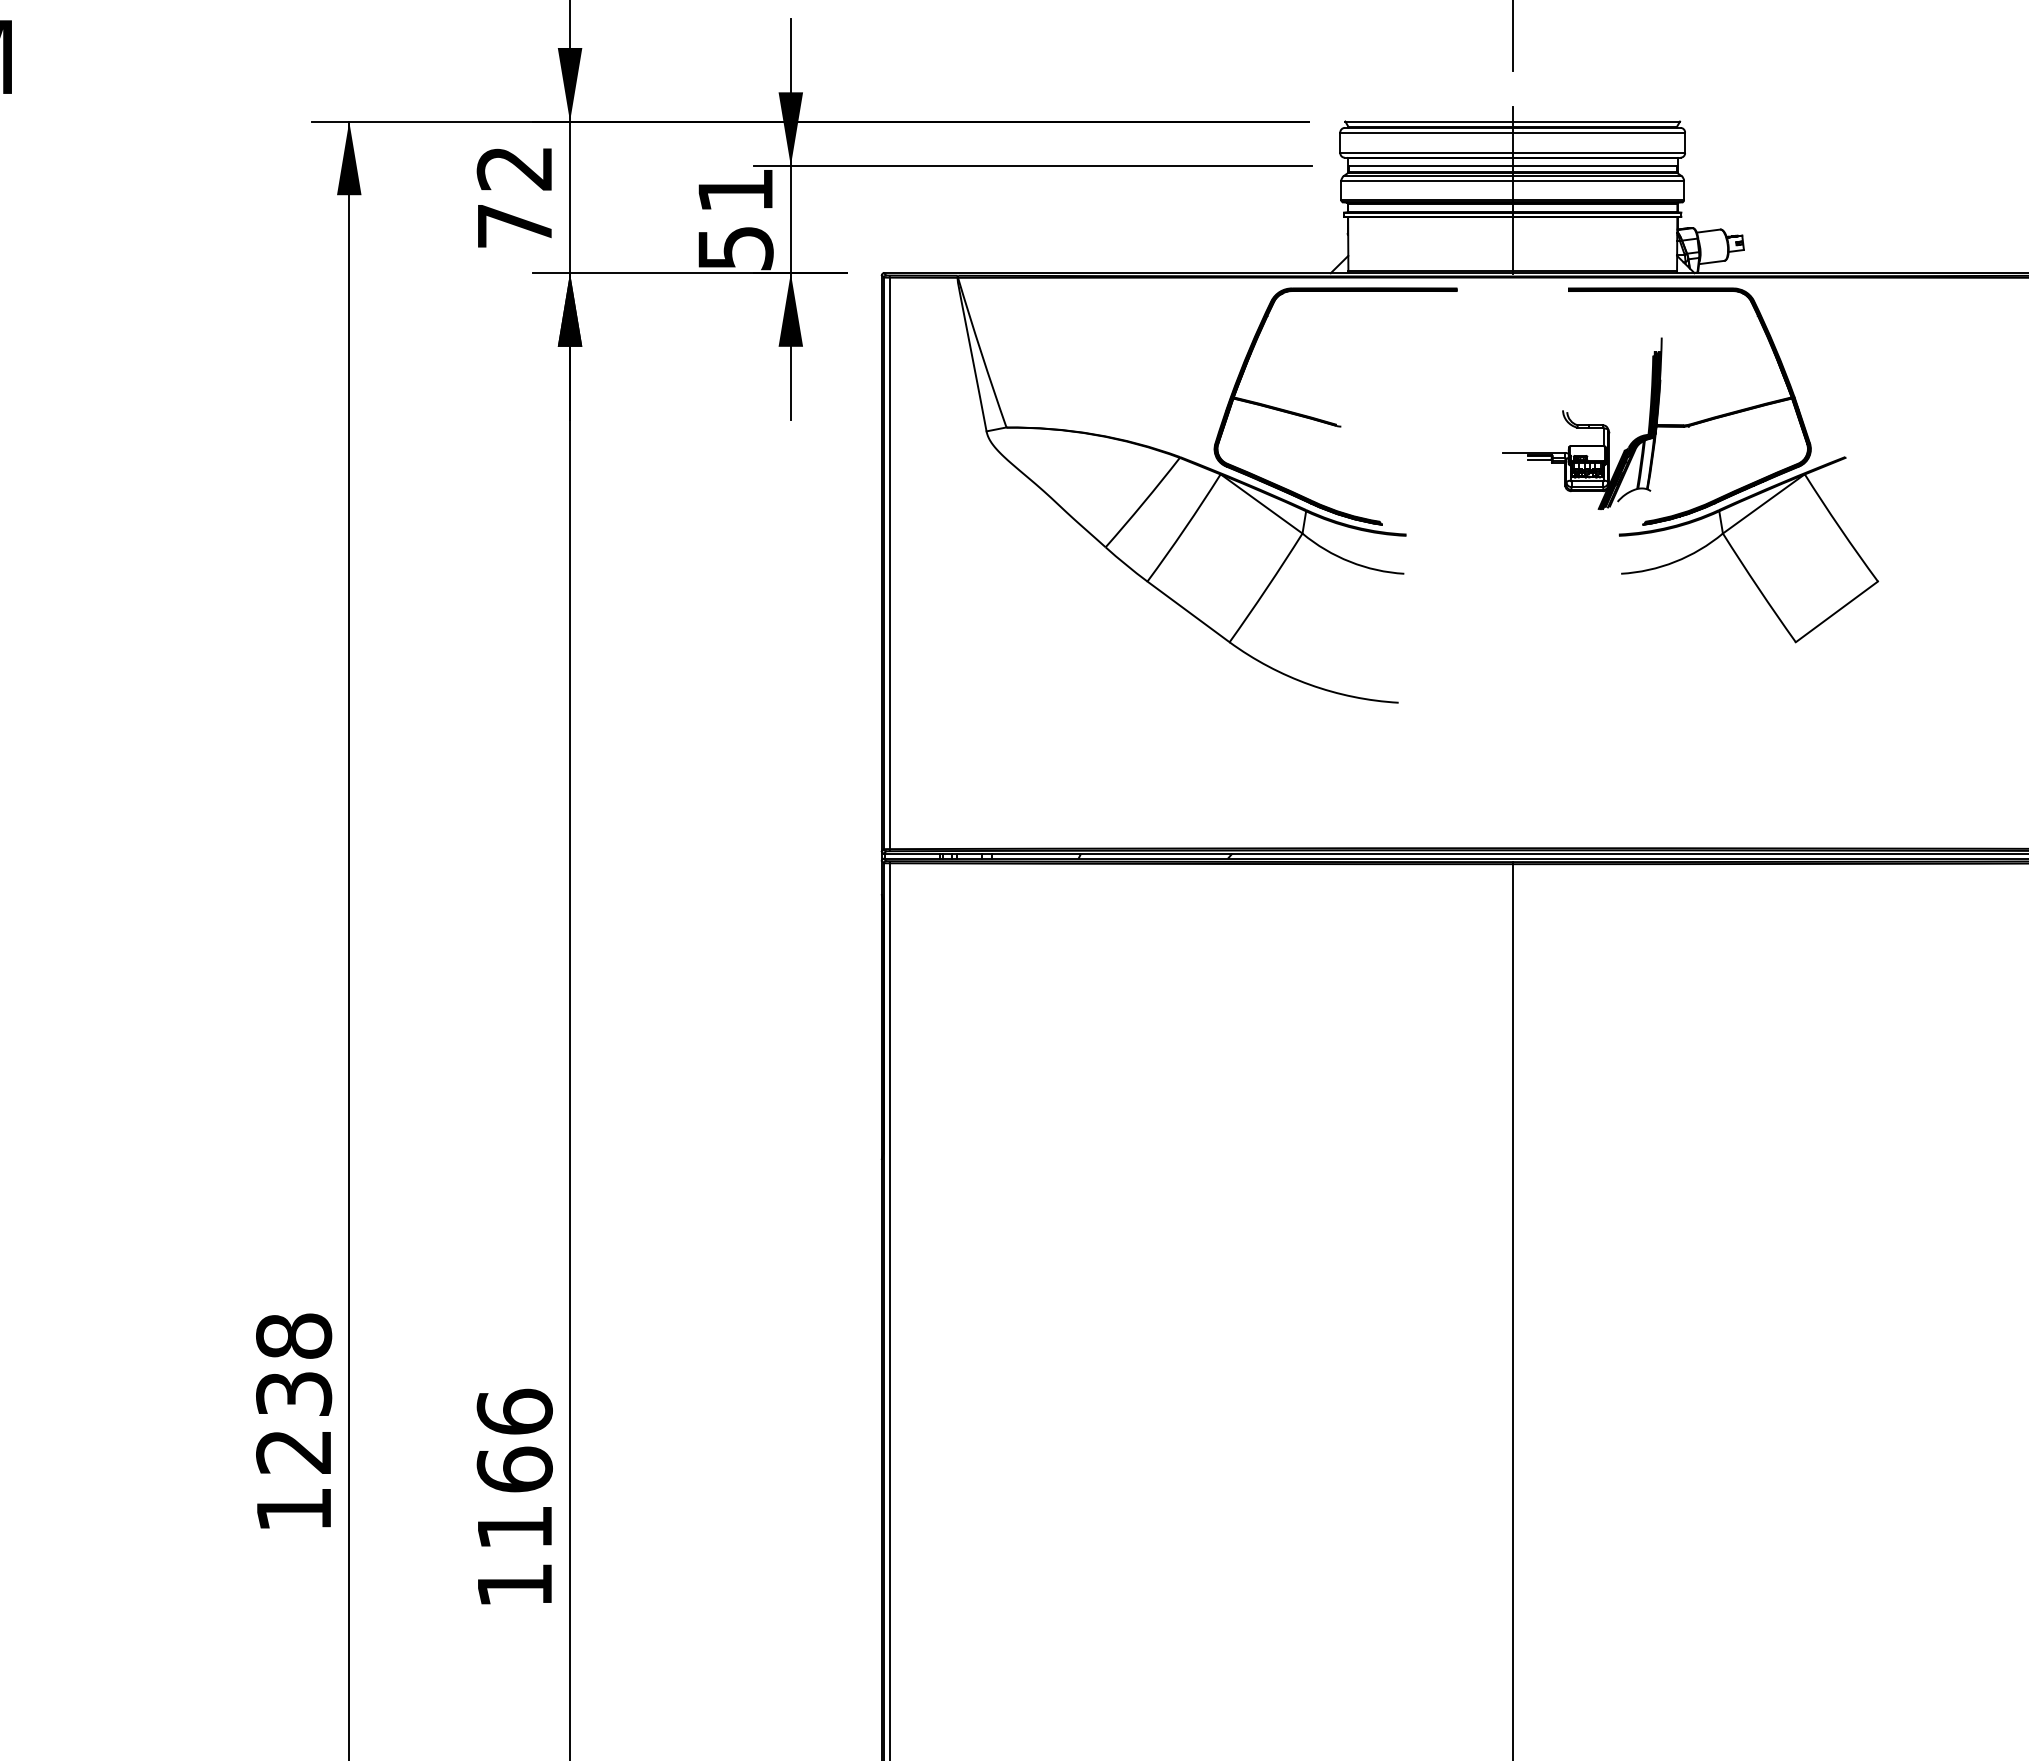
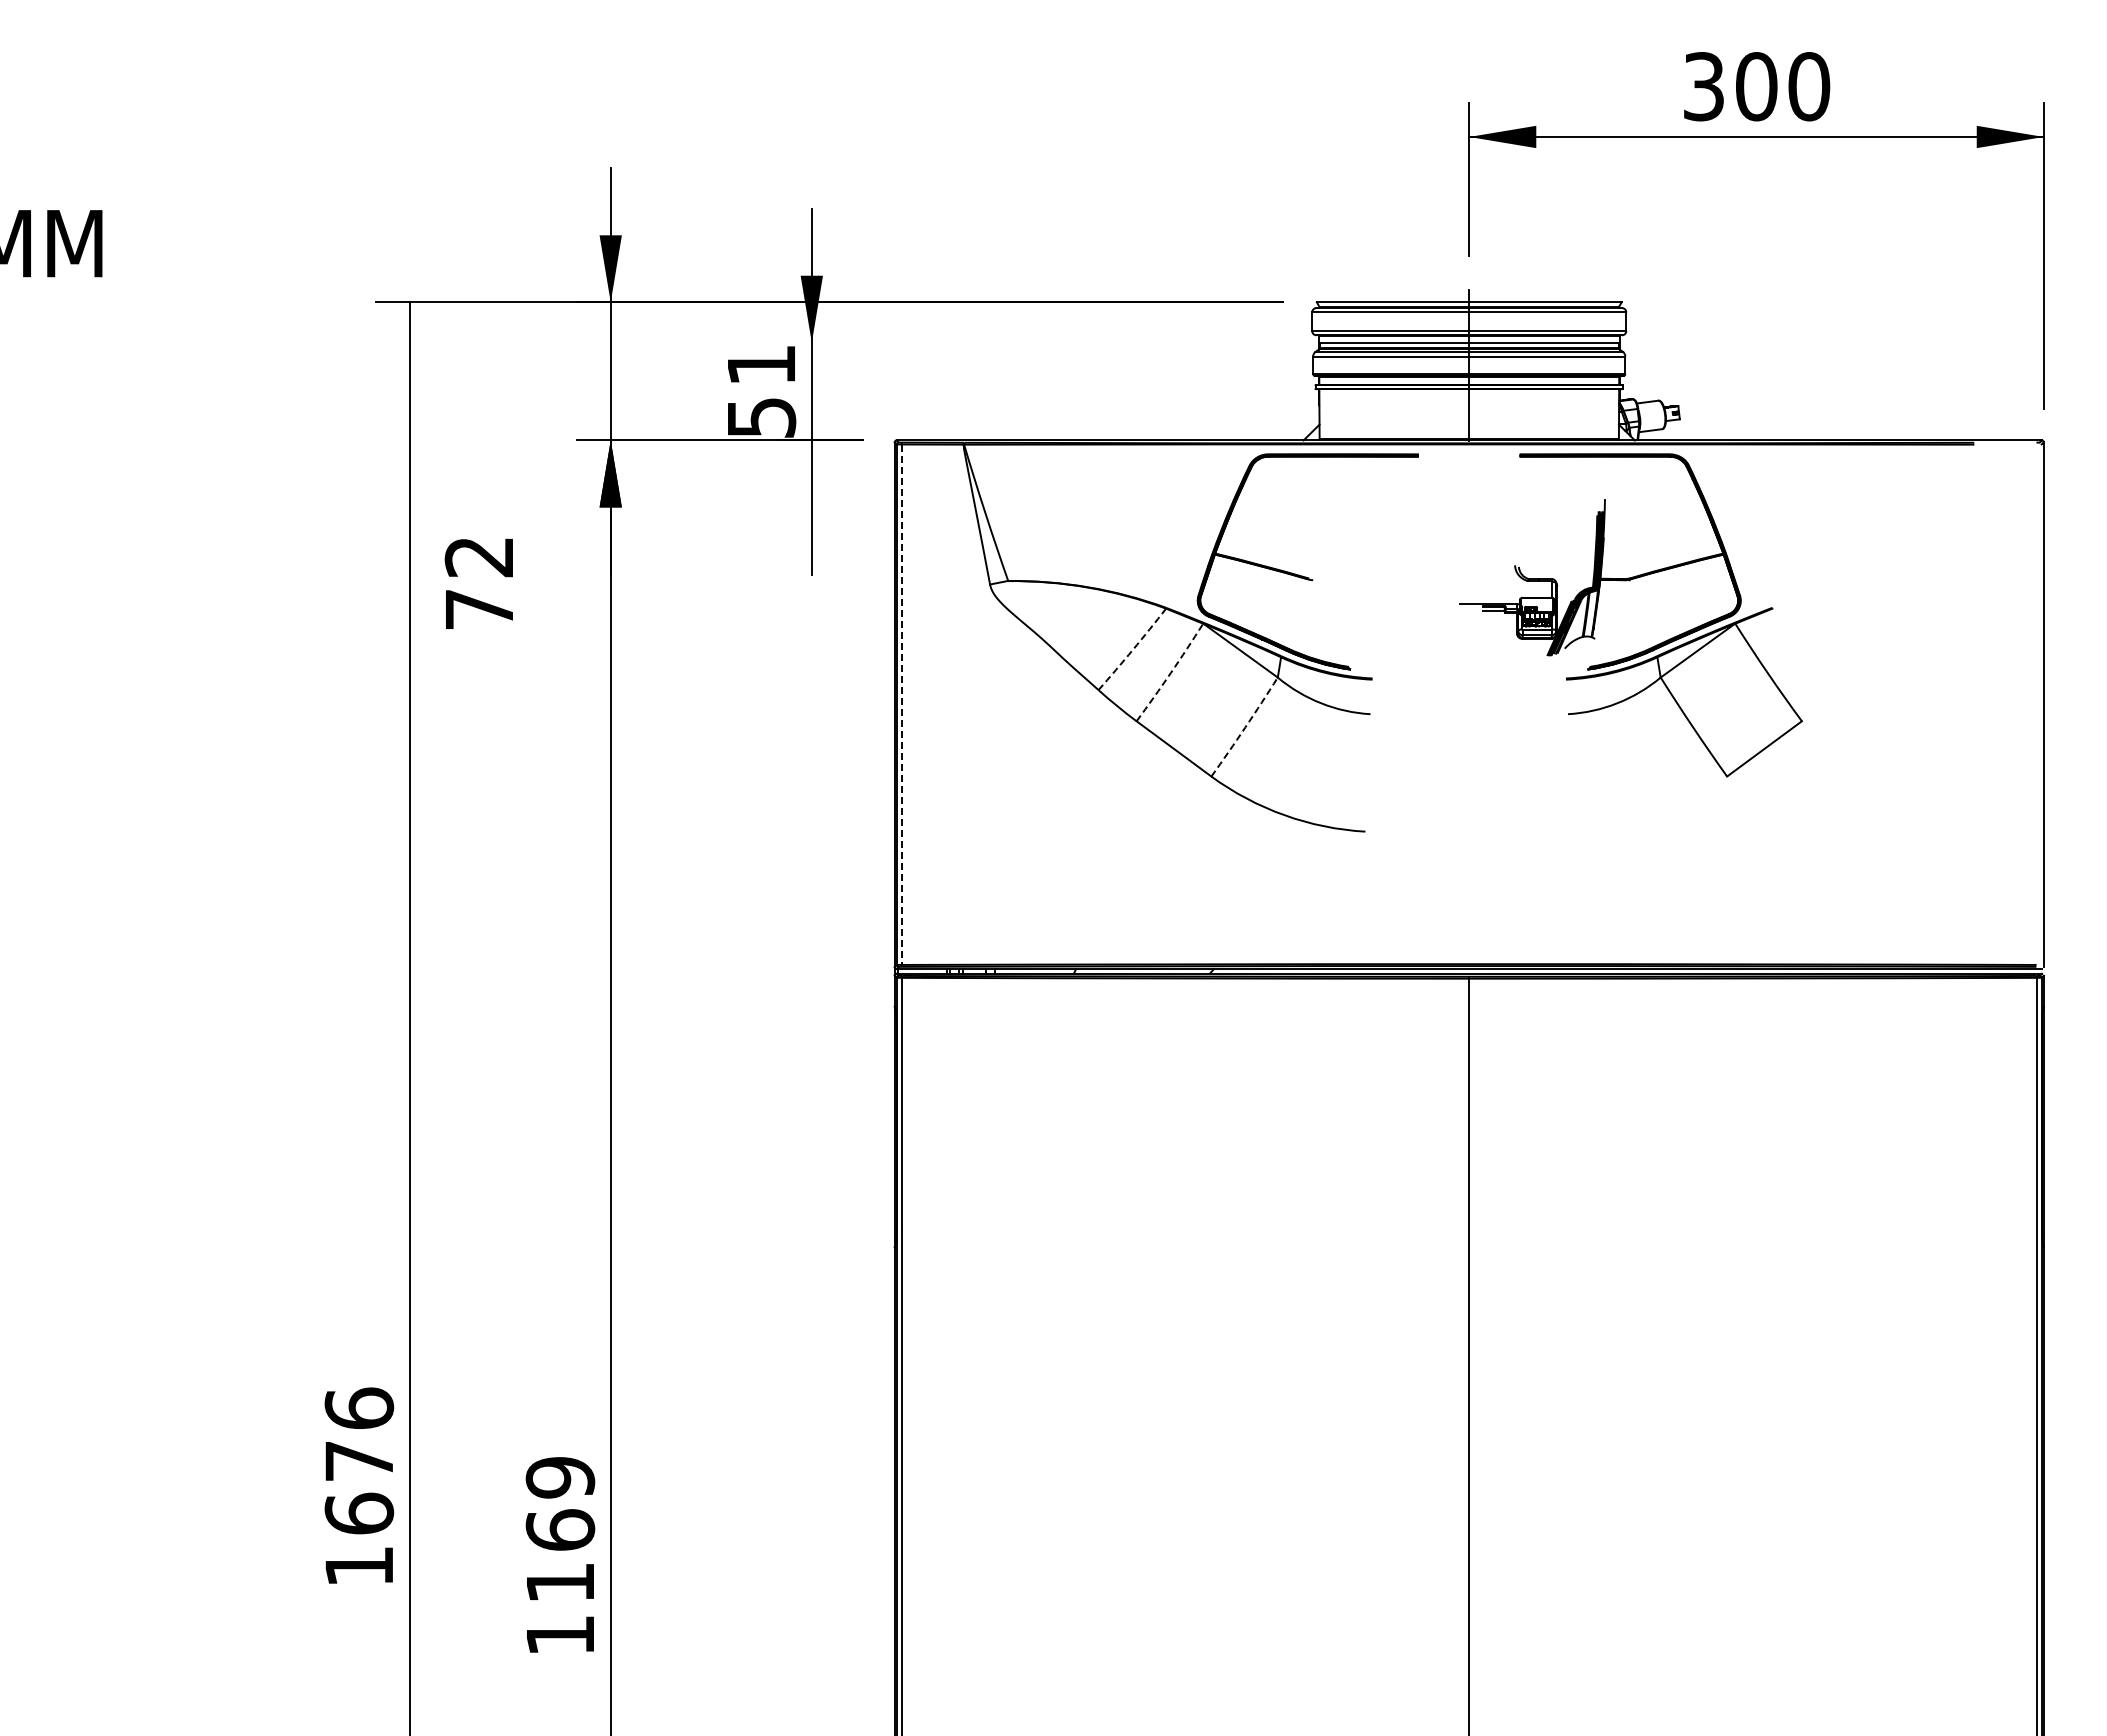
fill: (349, 157) -> (409, 335), removed
line: (1033, 165) -> (1032, 342), removed
text: (513, 197) -> (478, 583), moved
fill: (790, 309) -> (811, 473), removed
arc: (1142, 502) -> (1132, 649), solid -> dashed
arc: (1184, 529) -> (1170, 673), solid -> dashed
line: (889, 564) -> (901, 705), solid -> dashed
arc: (1267, 588) -> (1245, 727), solid -> dashed
text: (294, 1393) -> (359, 1460), 1238 -> 1676
text: (514, 1411) -> (560, 1477), 1166 -> 1169

